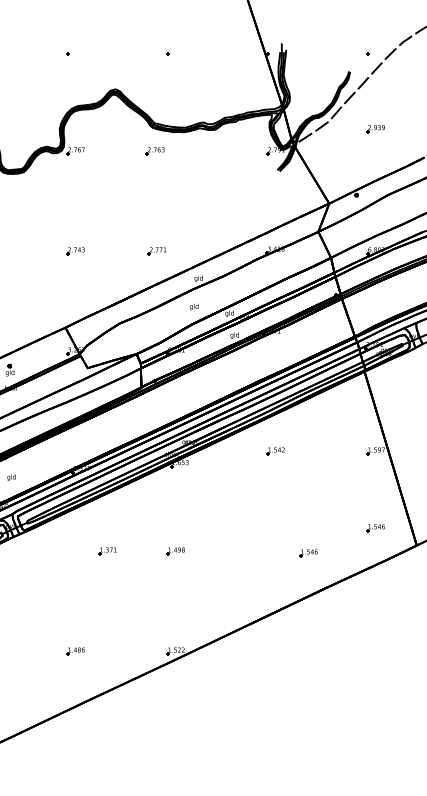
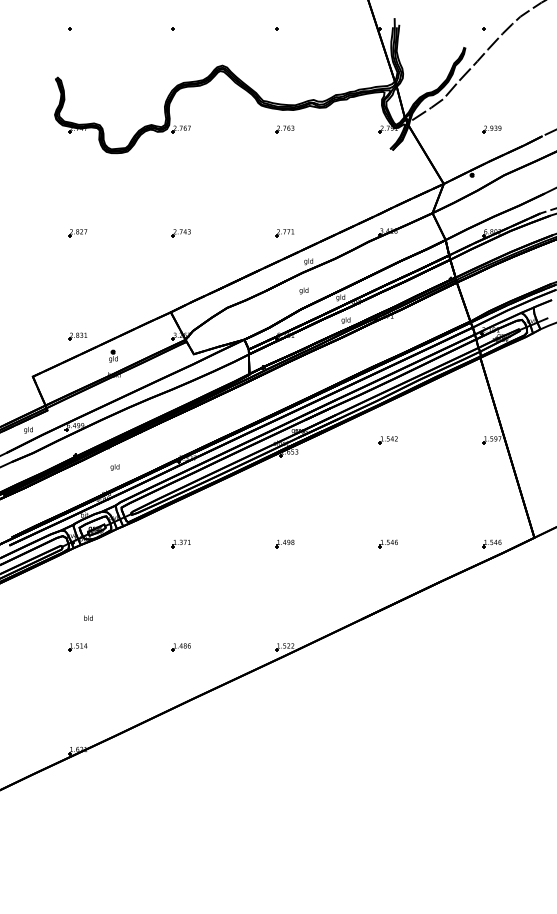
part: (375, 128) -> (491, 129), moved
part: (155, 151) -> (284, 129), moved
part: (156, 251) -> (284, 233), moved
part: (375, 527) -> (491, 543), moved
part: (106, 551) -> (180, 543), moved
part: (307, 552) -> (387, 543), moved

